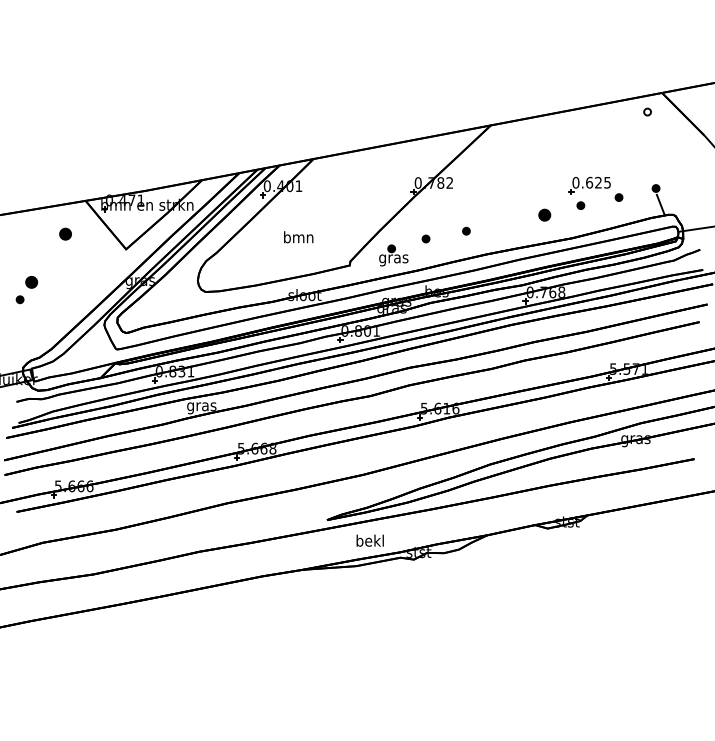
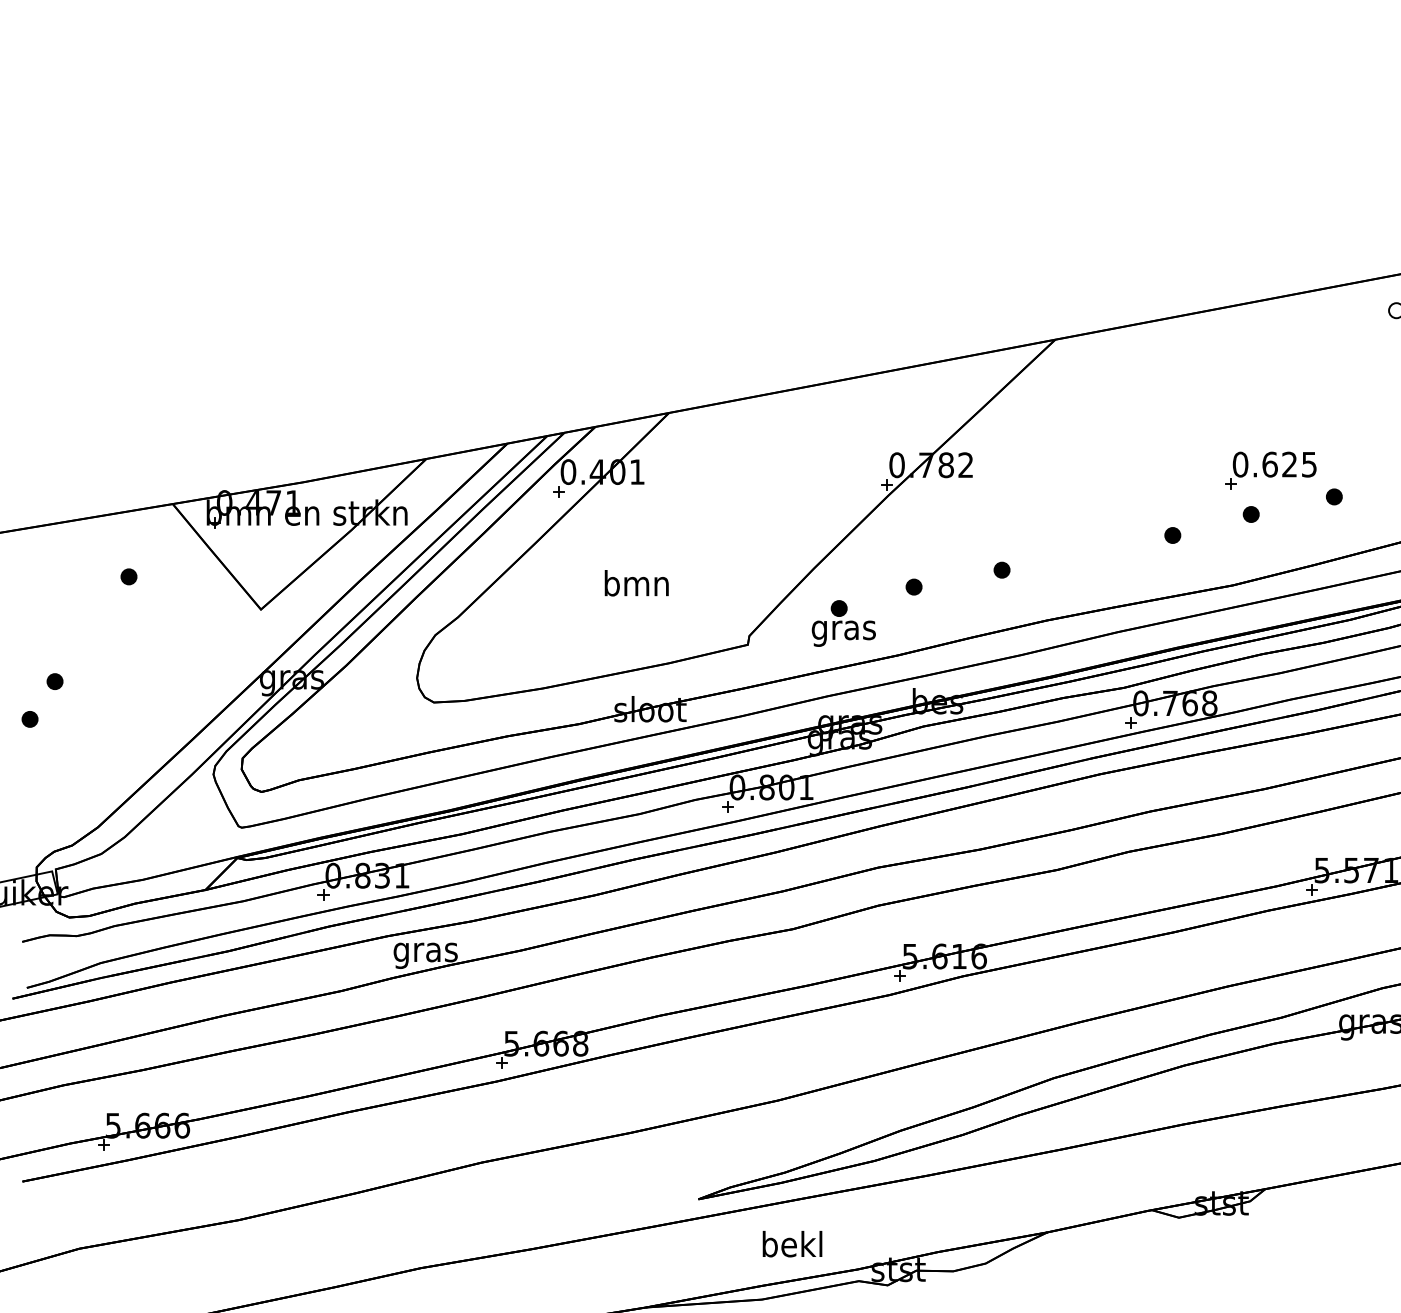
part: (544, 215) -> (1172, 535), size x0.62
part: (65, 234) -> (128, 577), size x0.62
part: (31, 282) -> (54, 681), size x0.62

